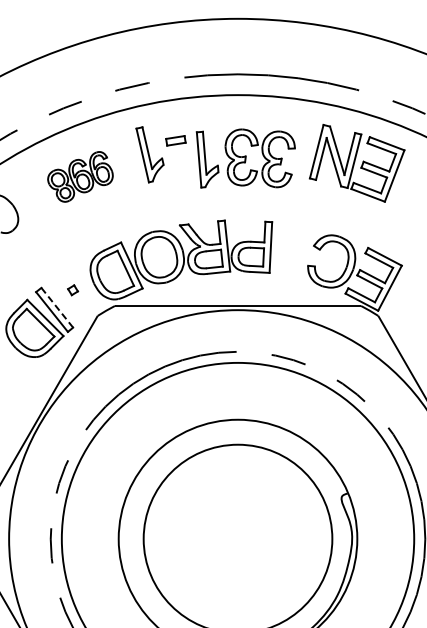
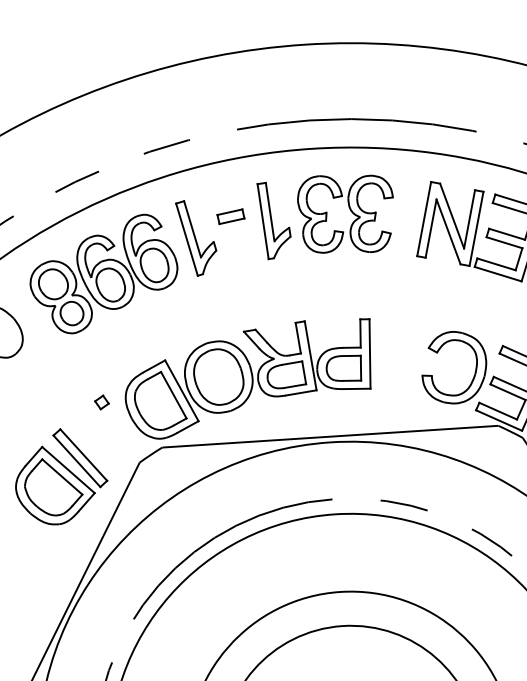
part: (245, 158) -> (326, 215), moved
part: (80, 176) -> (103, 273), size x1.67
part: (73, 290) -> (102, 402), moved
line: (57, 308) -> (84, 456), dashed -> solid

